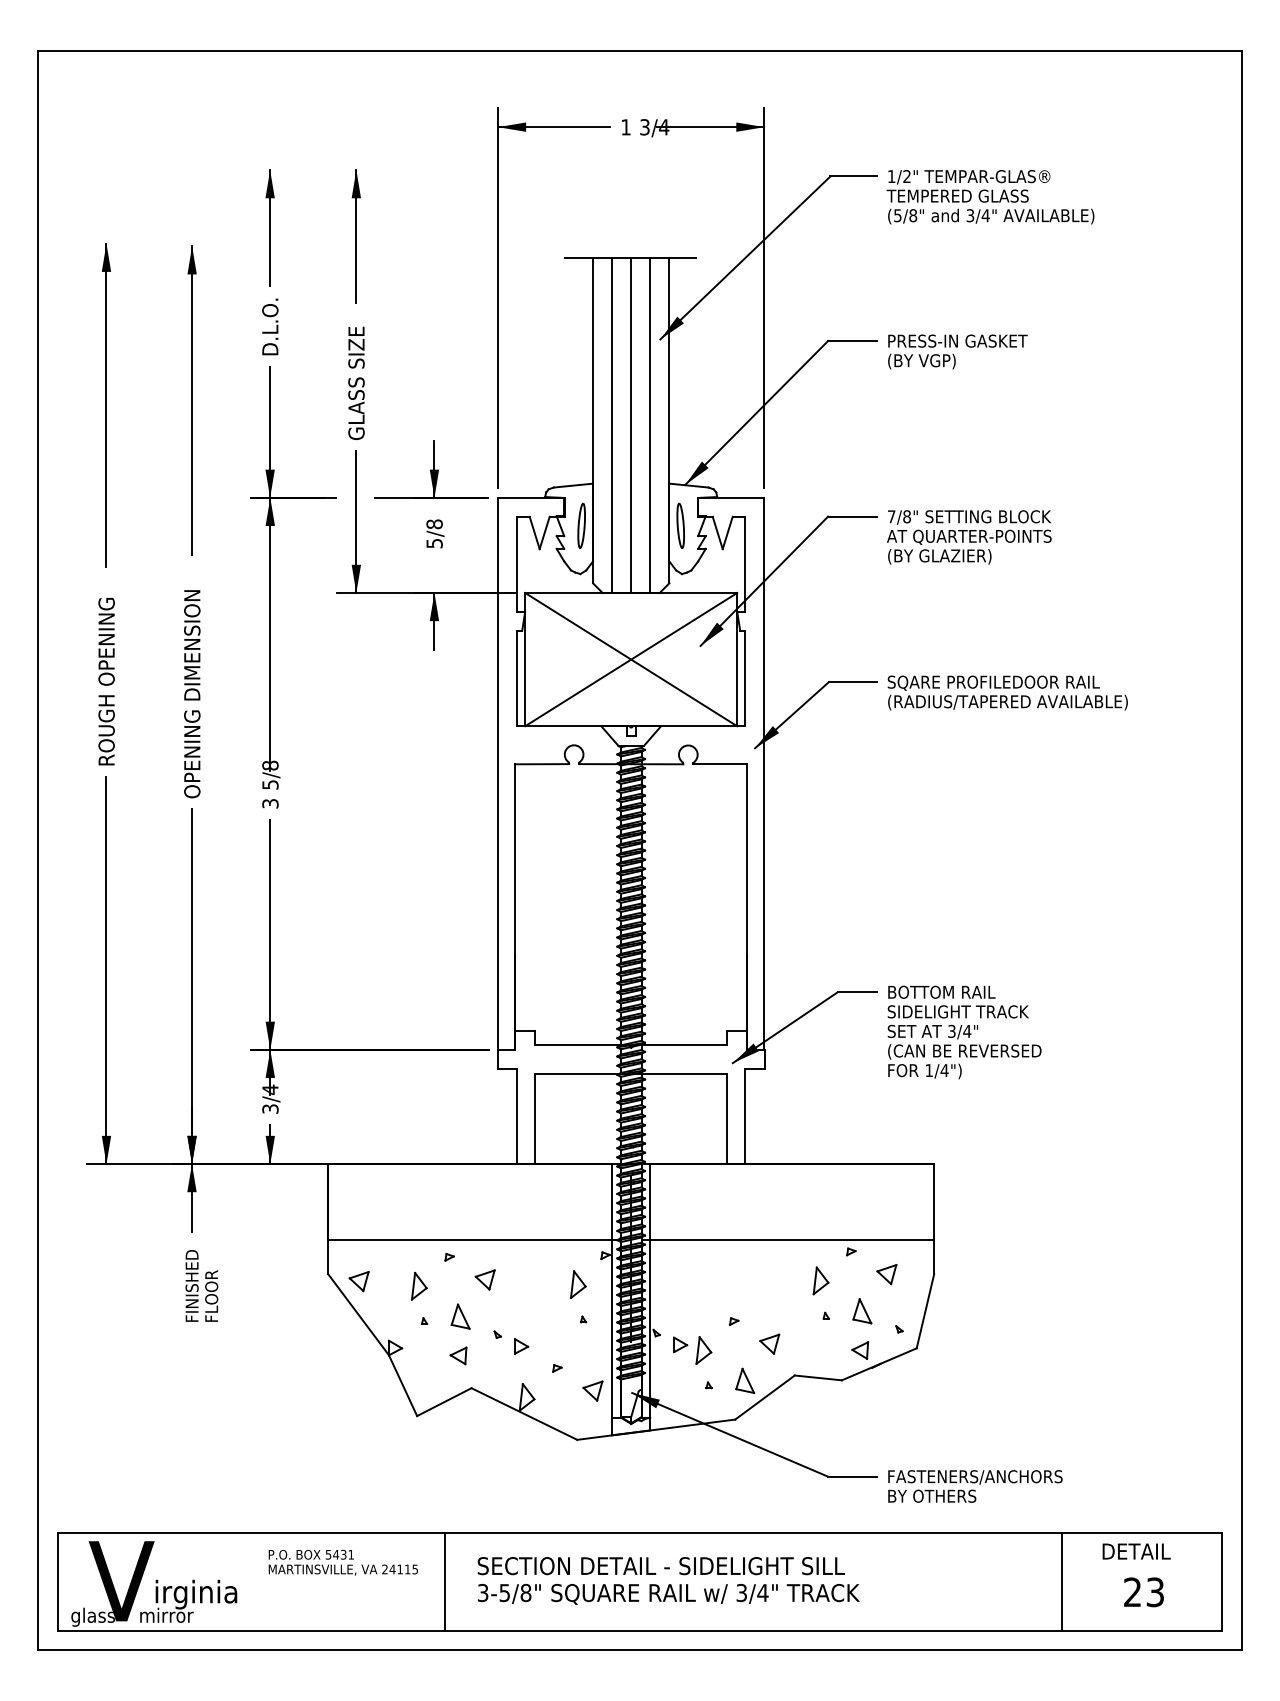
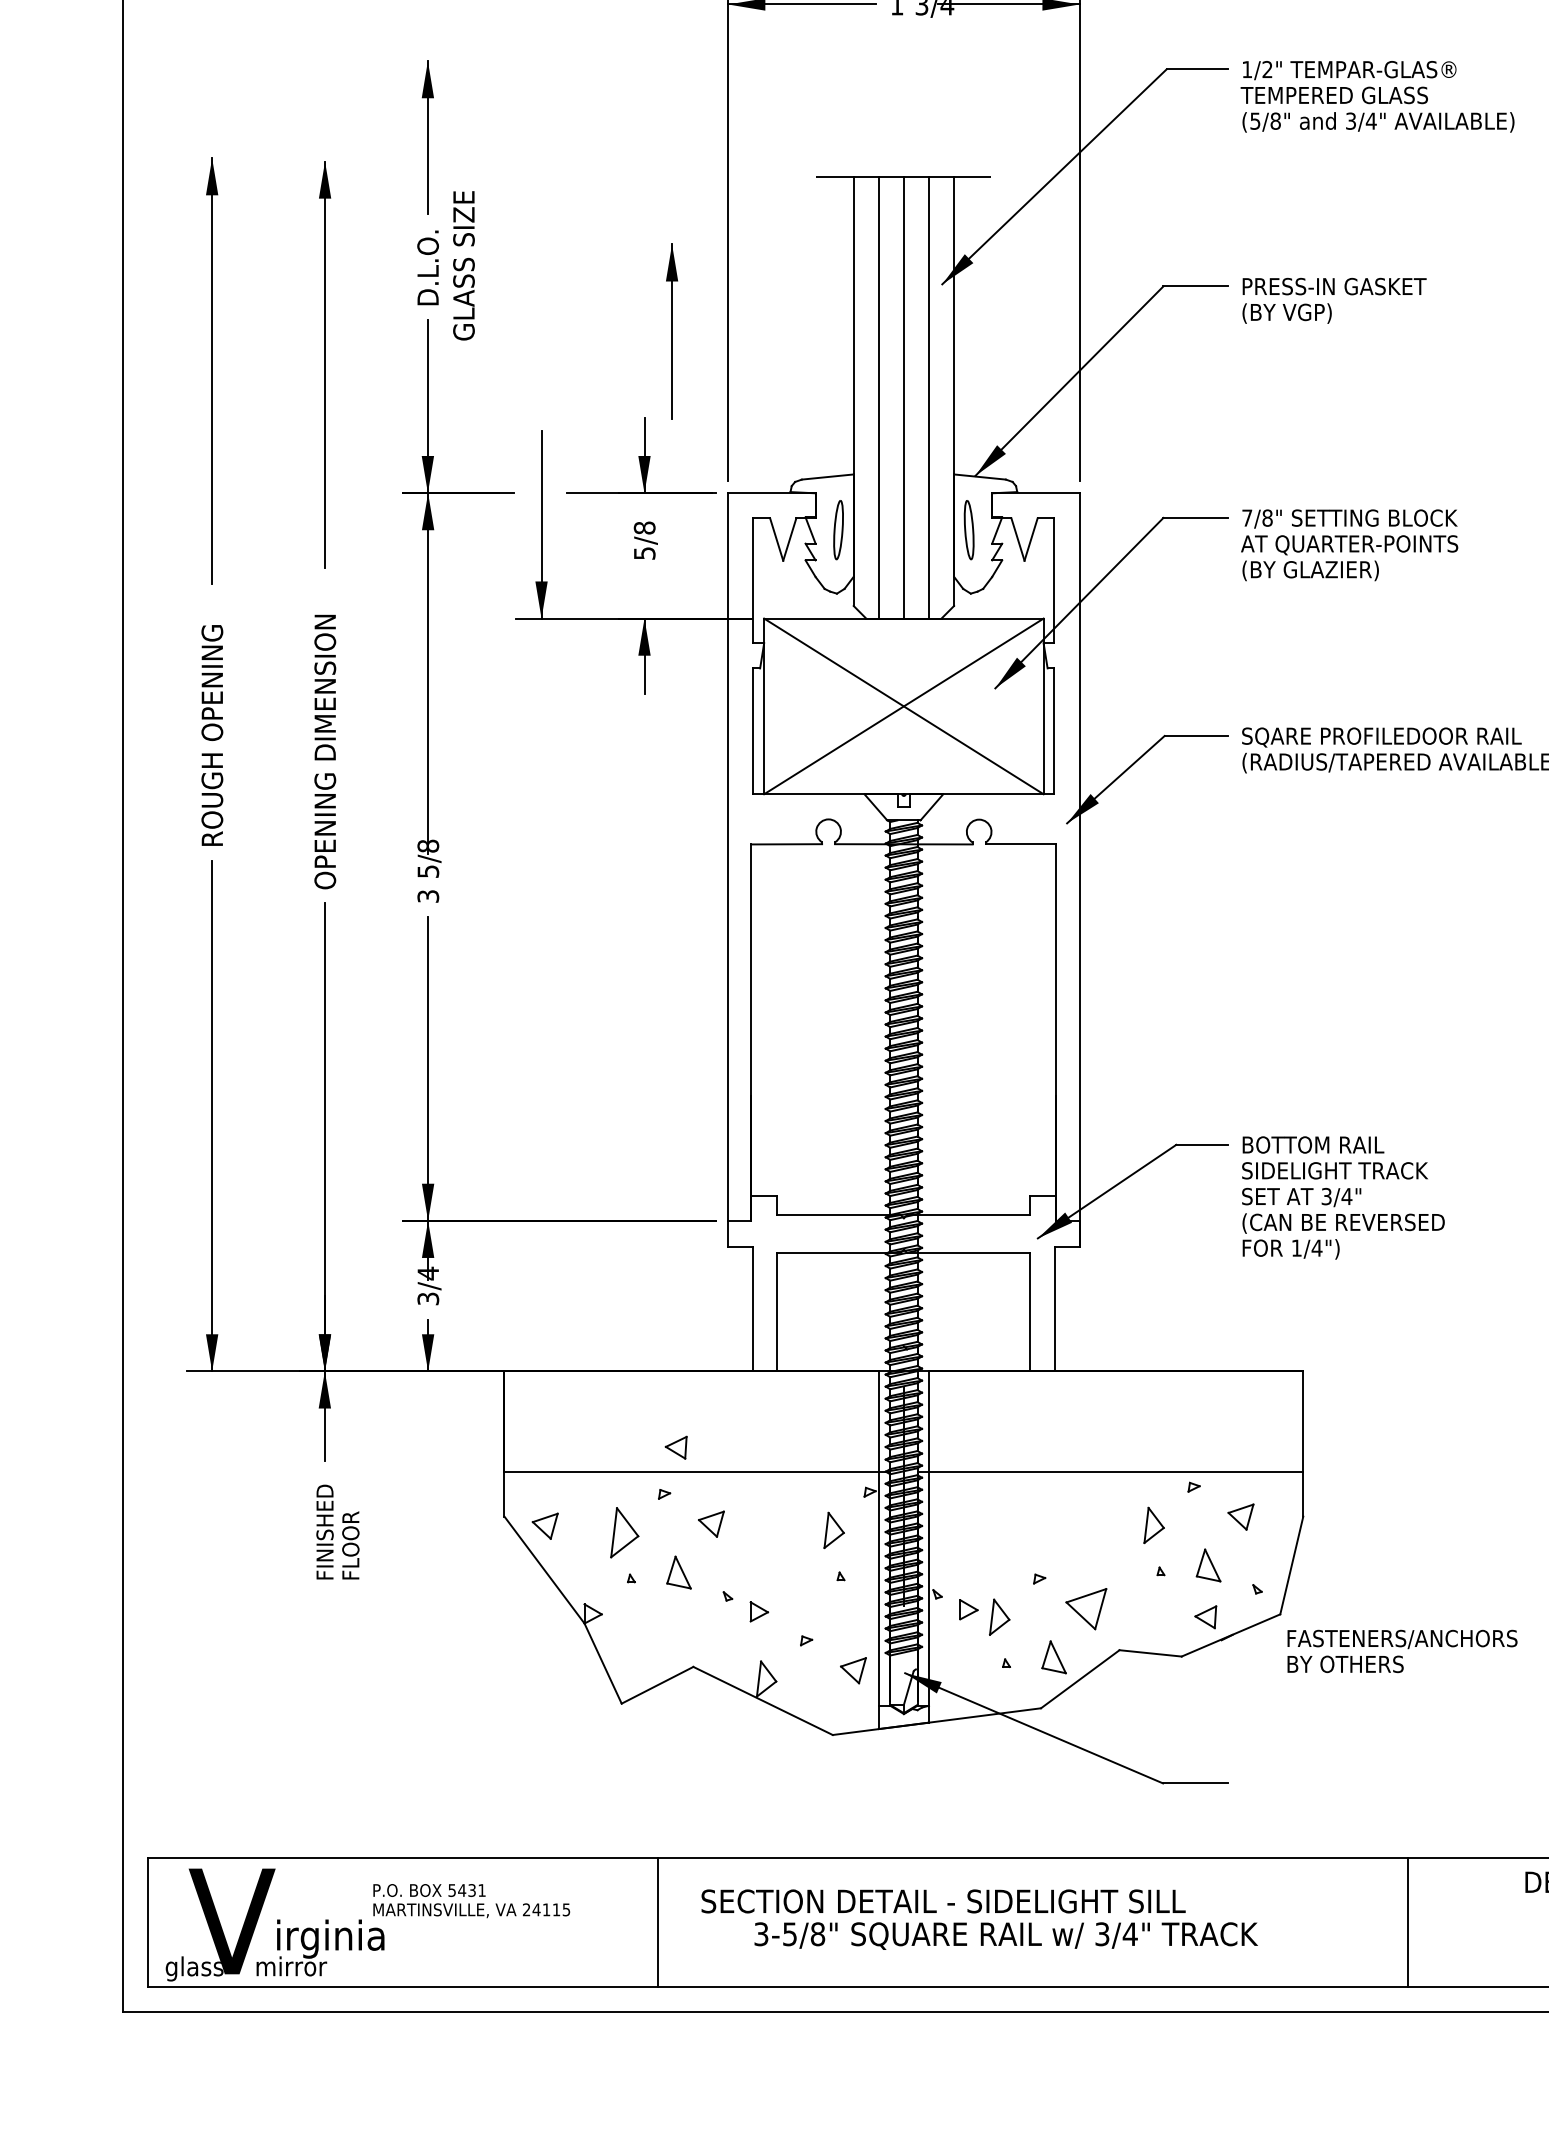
part: (355, 236) -> (670, 331), moved
text: (356, 382) -> (463, 264), moved
part: (418, 1285) -> (623, 1531), size x1.4
part: (769, 1343) -> (1086, 1607), size x1.6
part: (458, 1355) -> (676, 1447), moved
text: (975, 1486) -> (1402, 1651), moved
text: (342, 1562) -> (470, 1900), moved
line: (1061, 1581) -> (1407, 1921), moved
text: (668, 1594) -> (1005, 1936), moved

